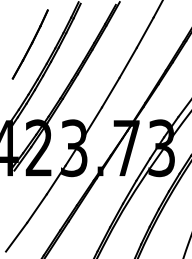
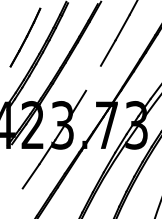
line: (110, 92) -> (93, 78), removed
line: (16, 236) -> (13, 199), removed

